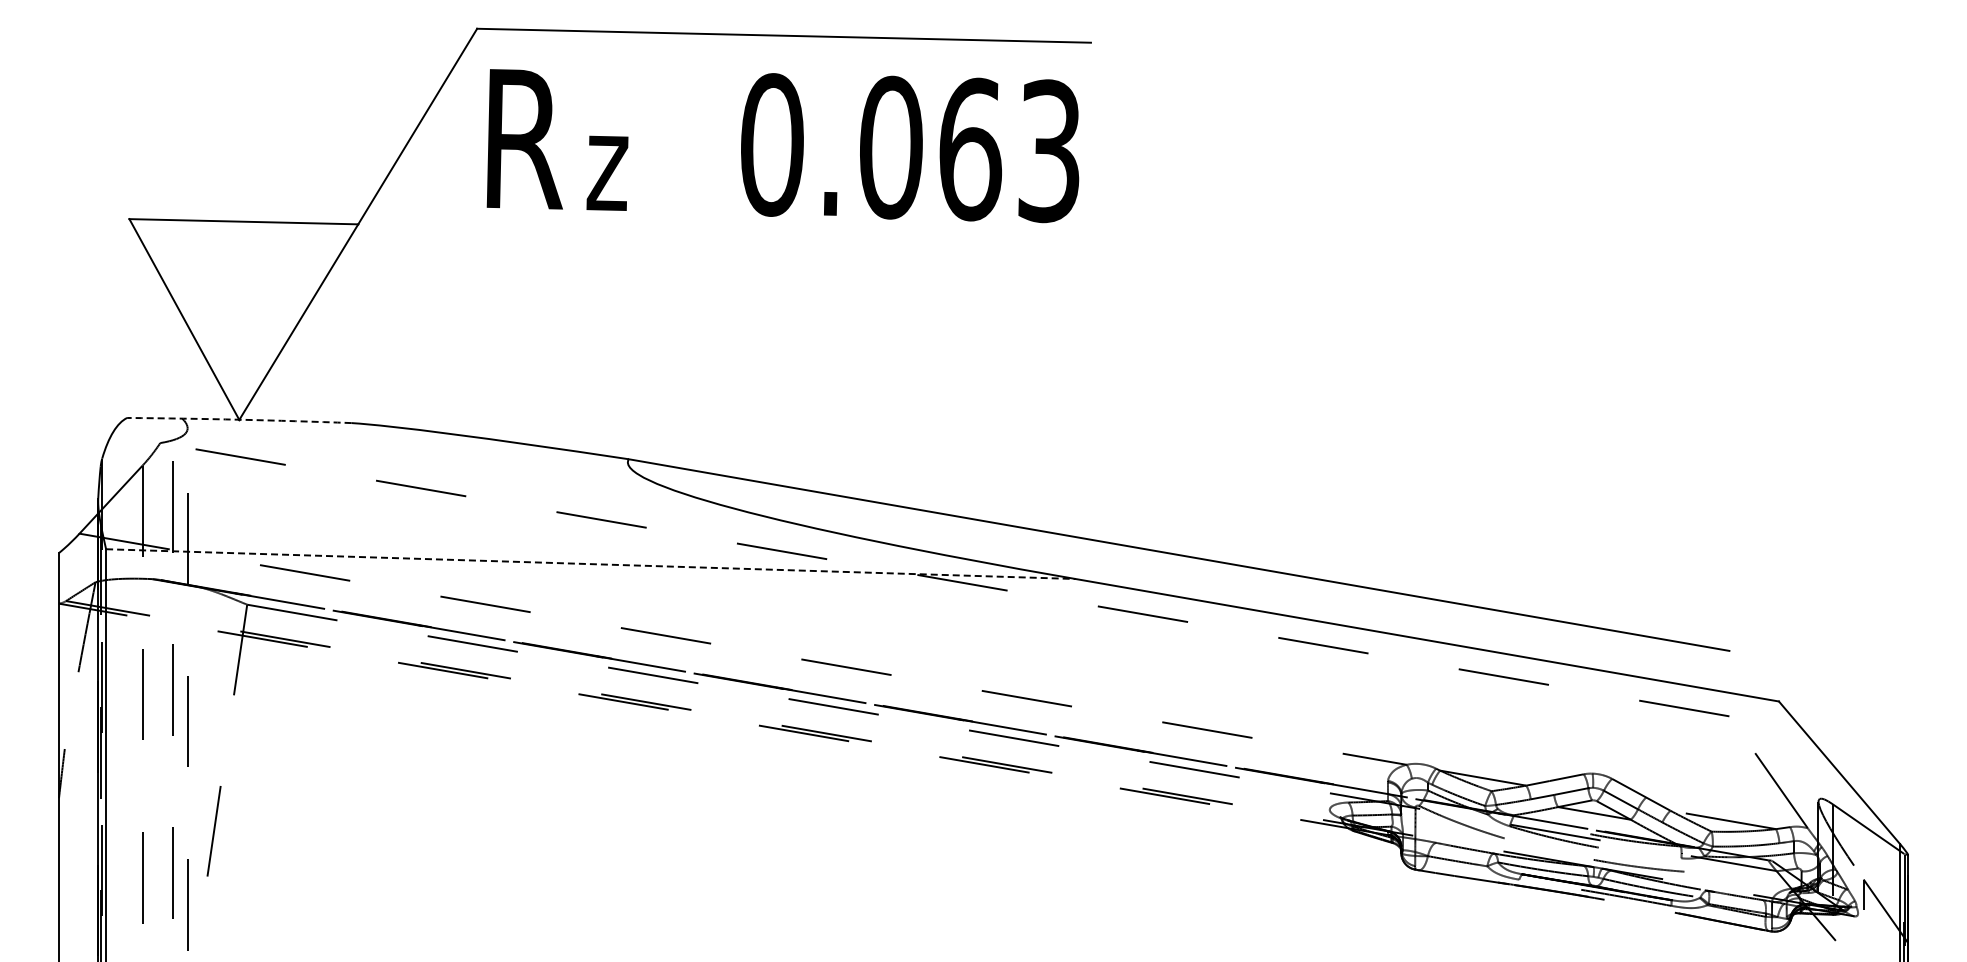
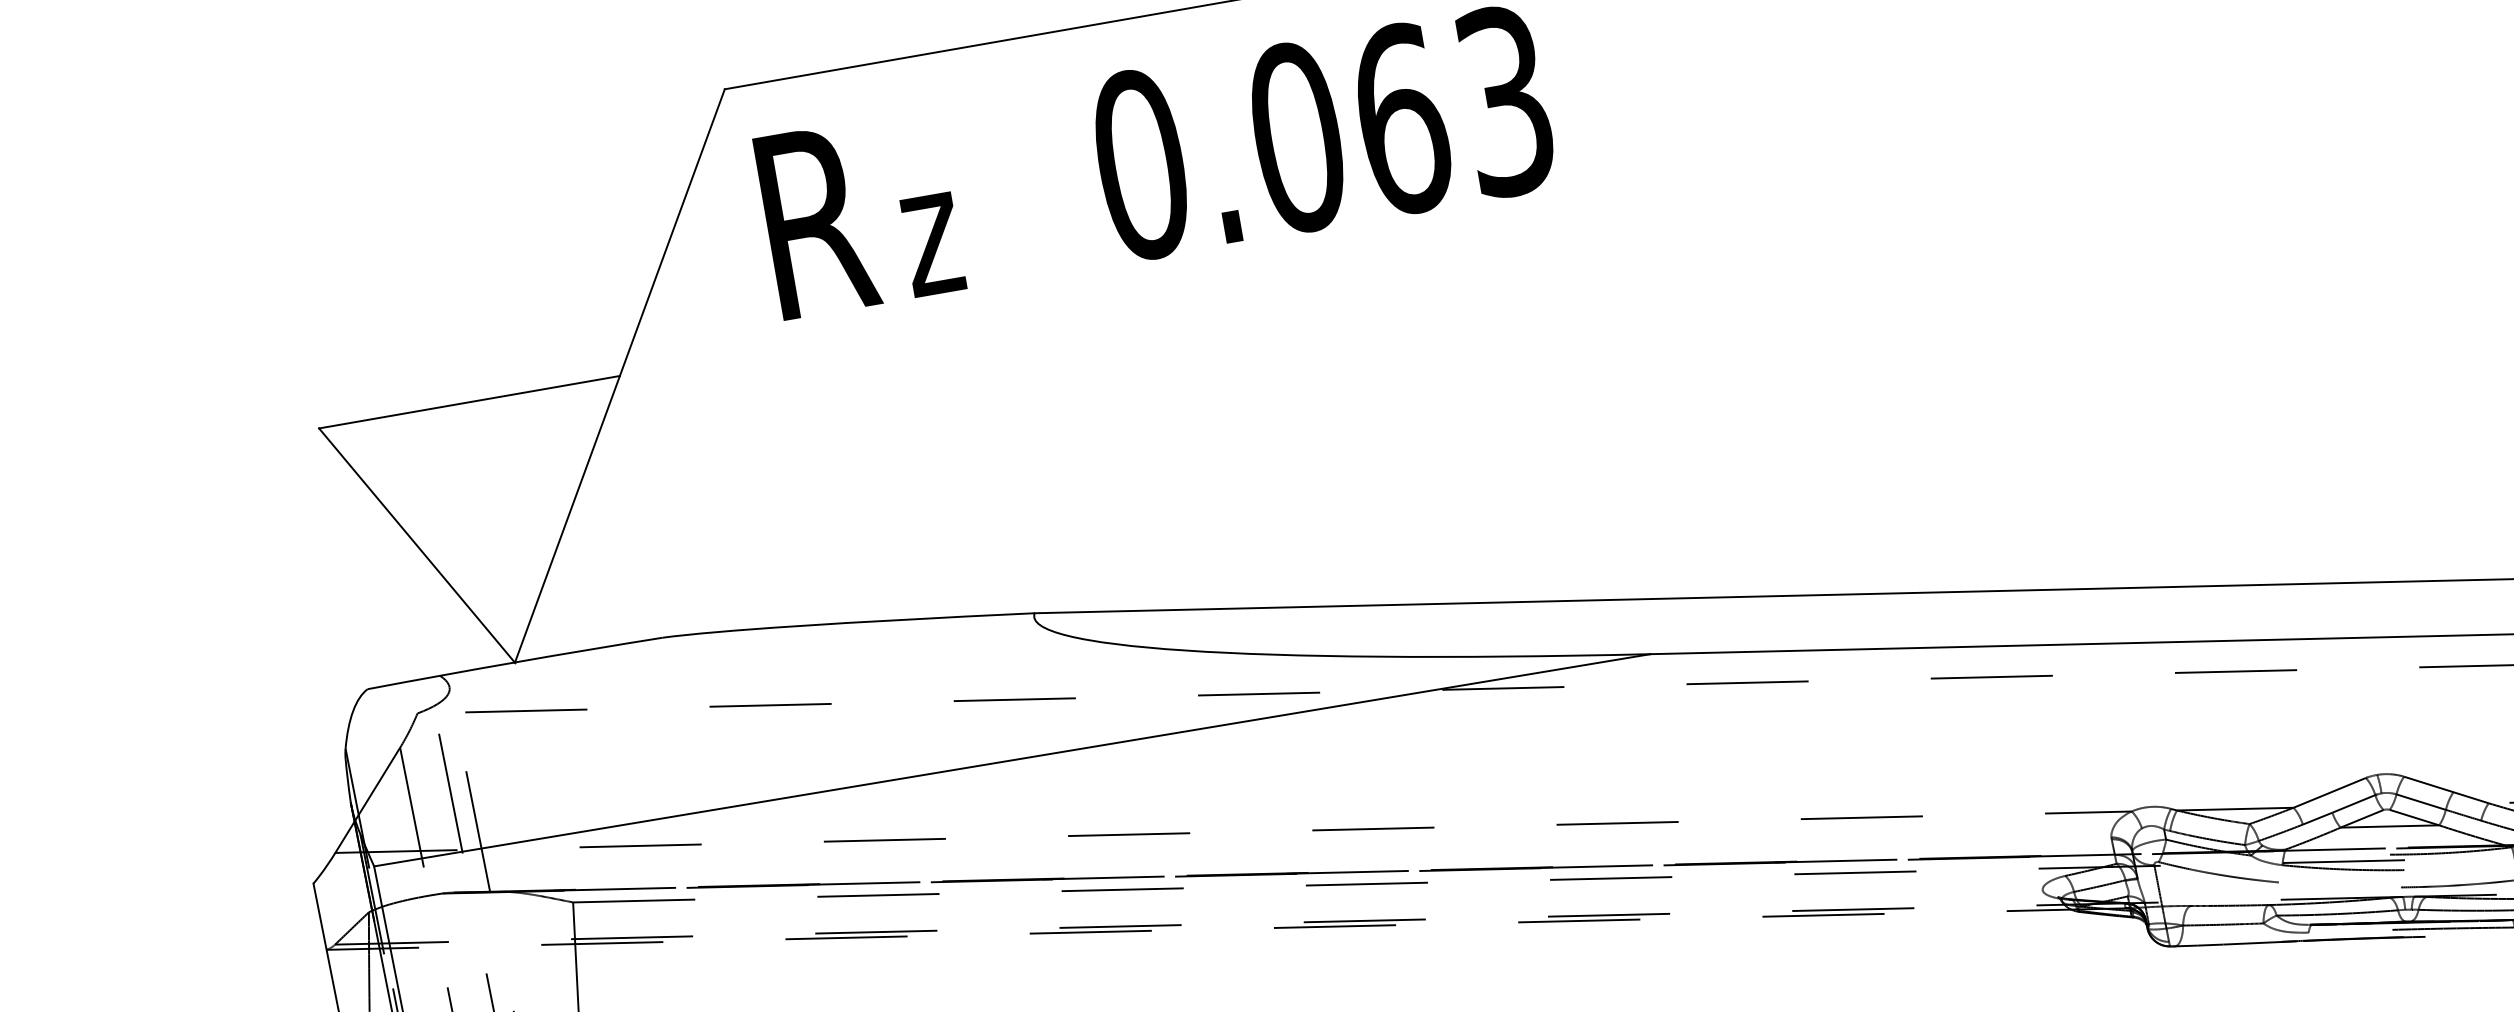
arc: (239, 419) -> (515, 662), dashed -> solid
line: (591, 564) -> (1013, 760), dashed -> solid

